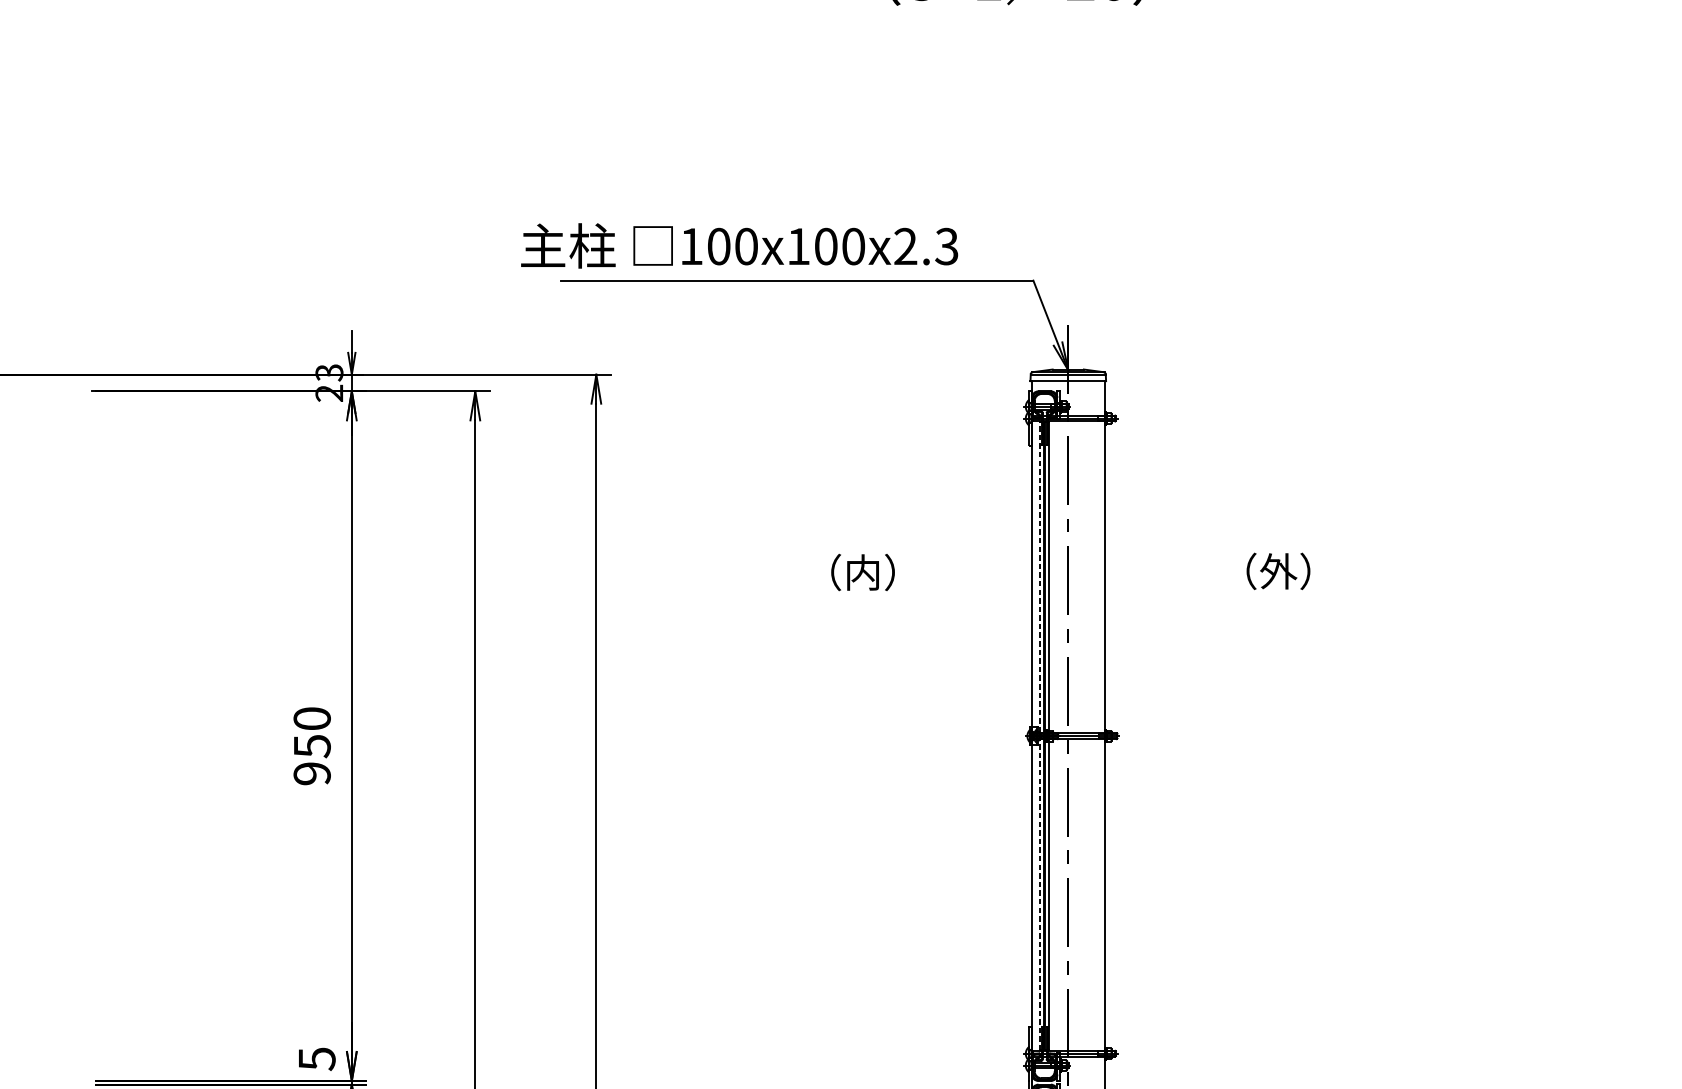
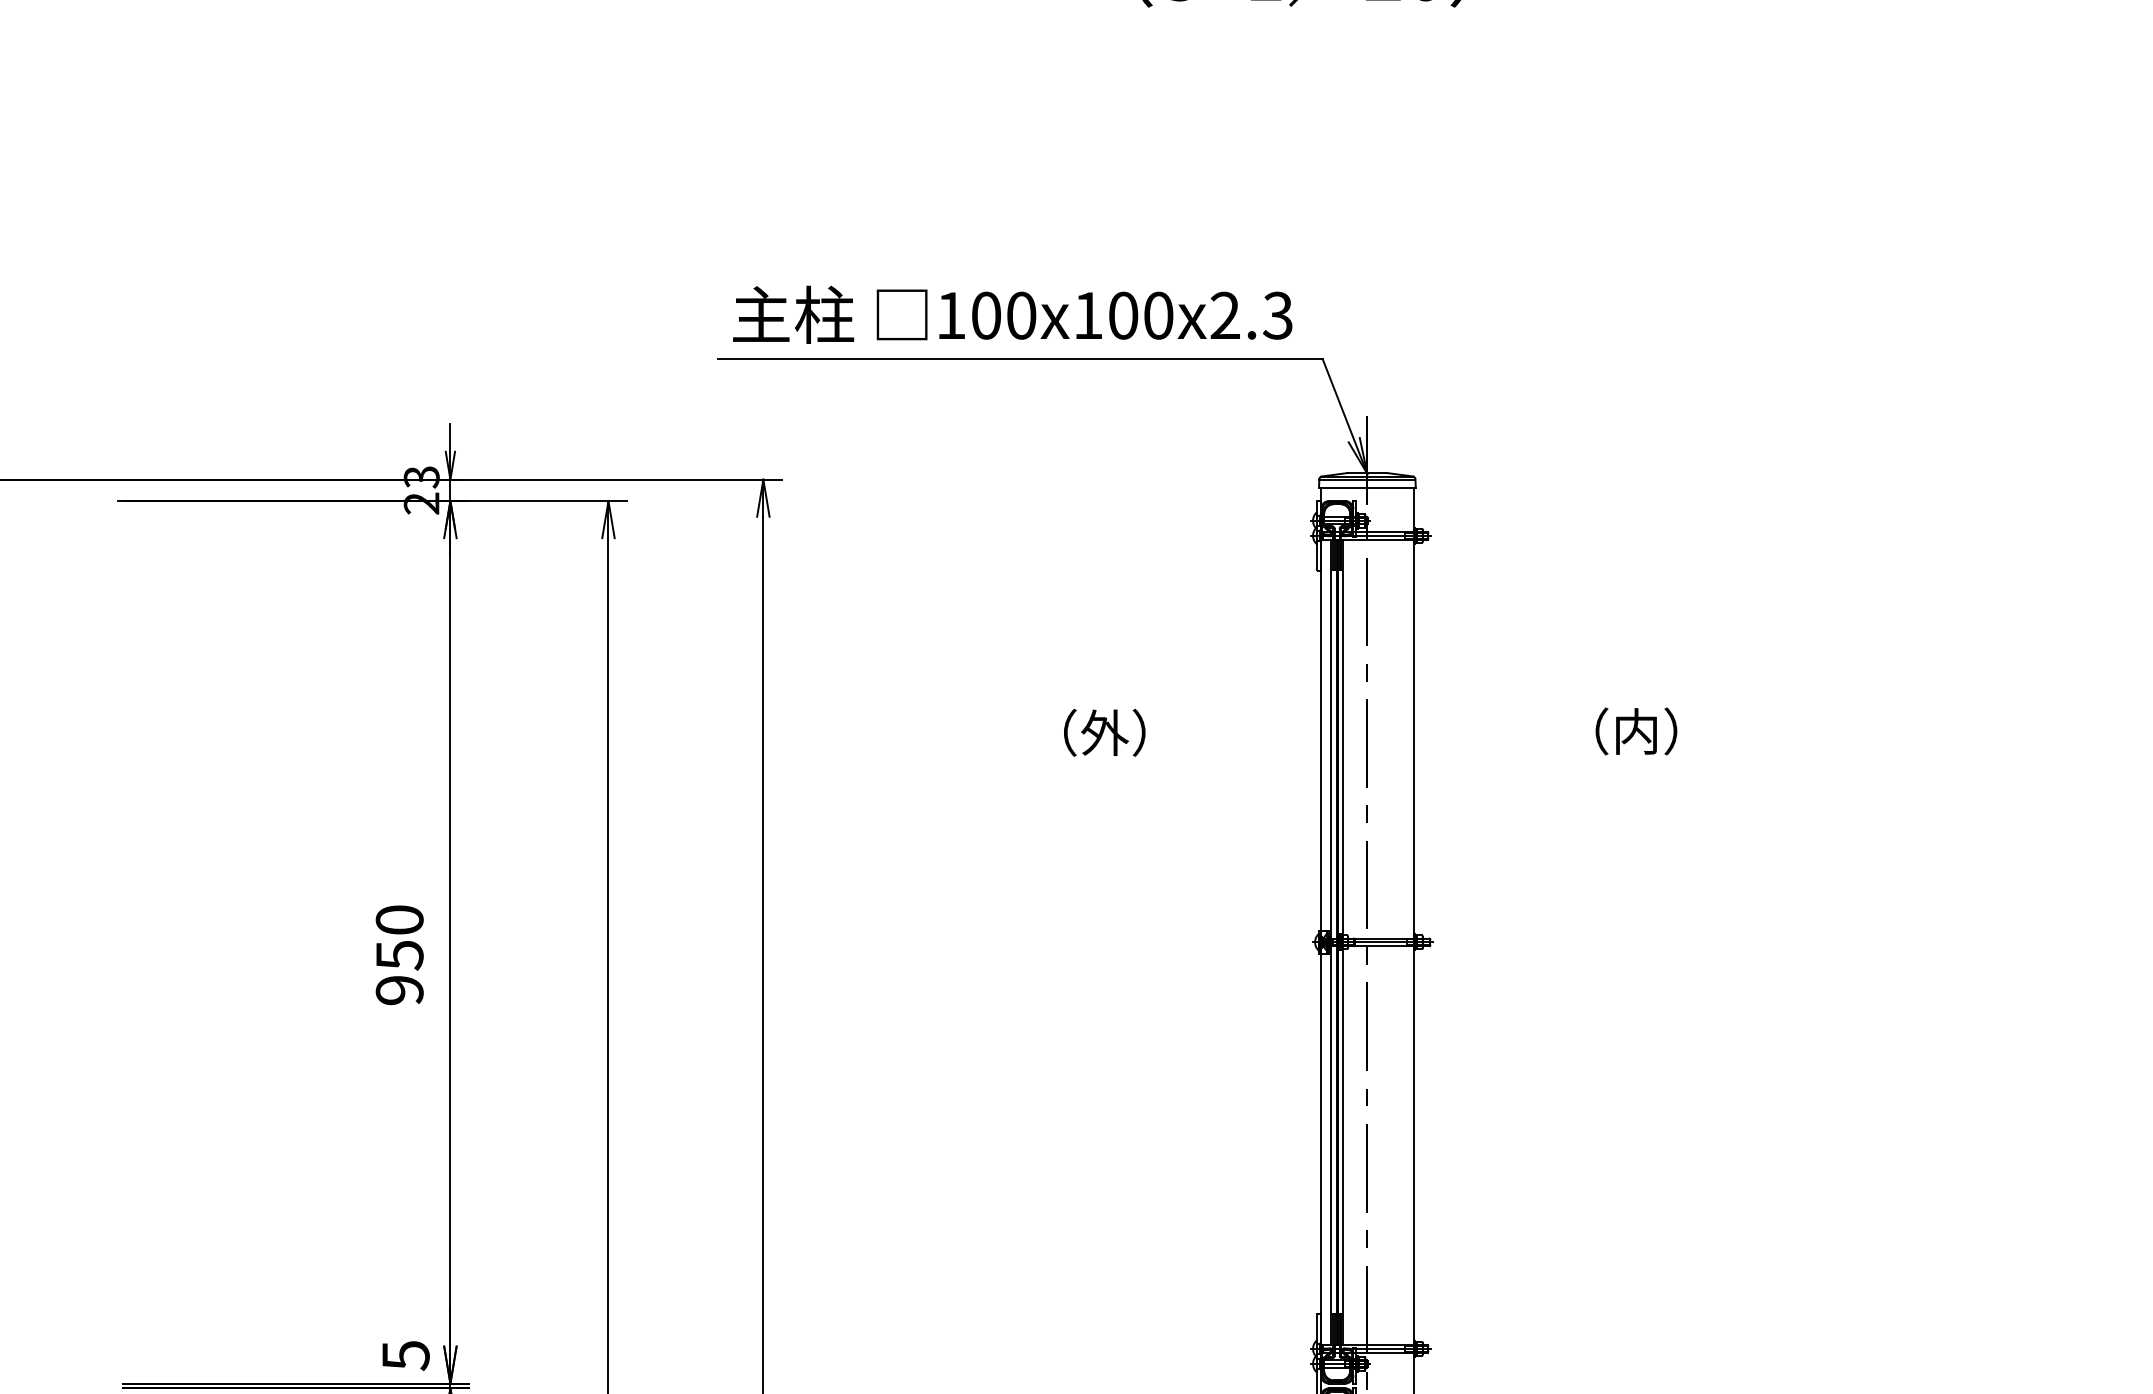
text: (739, 245) -> (1012, 314), moved
text: (1278, 571) -> (1636, 731), （外） -> （内）
text: (862, 572) -> (1104, 732), （内） -> （外）
line: (1040, 735) -> (1331, 941), dashed -> solid

